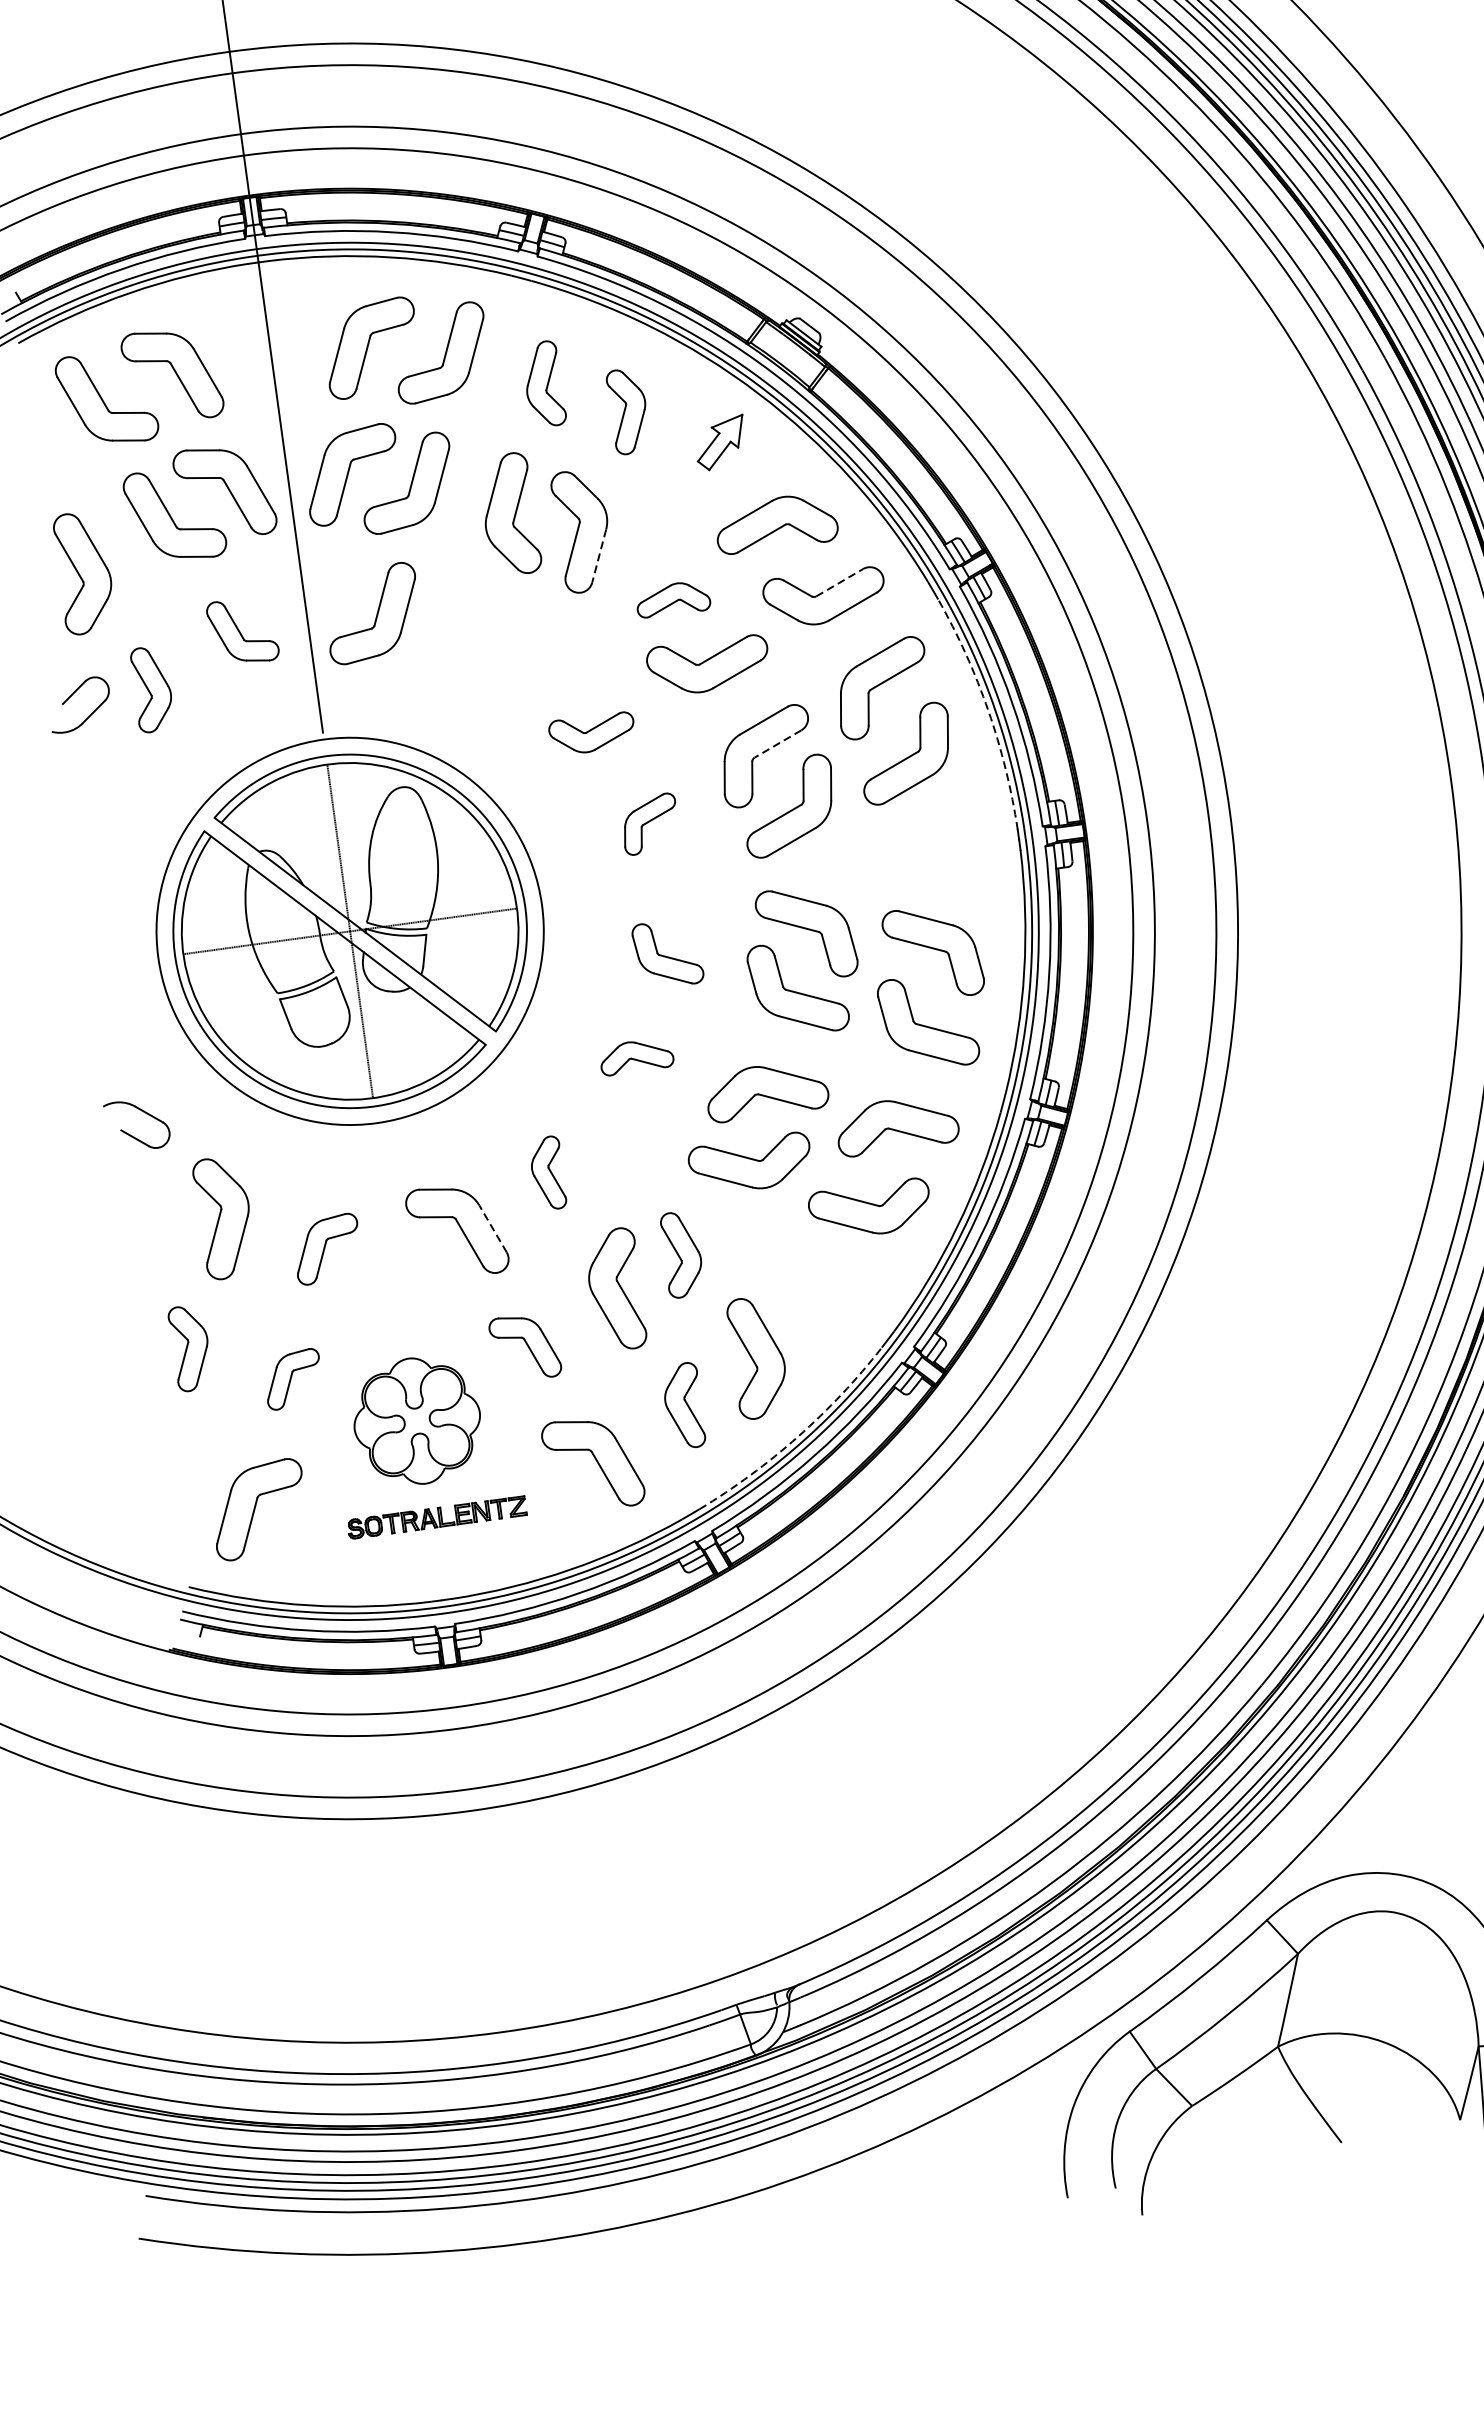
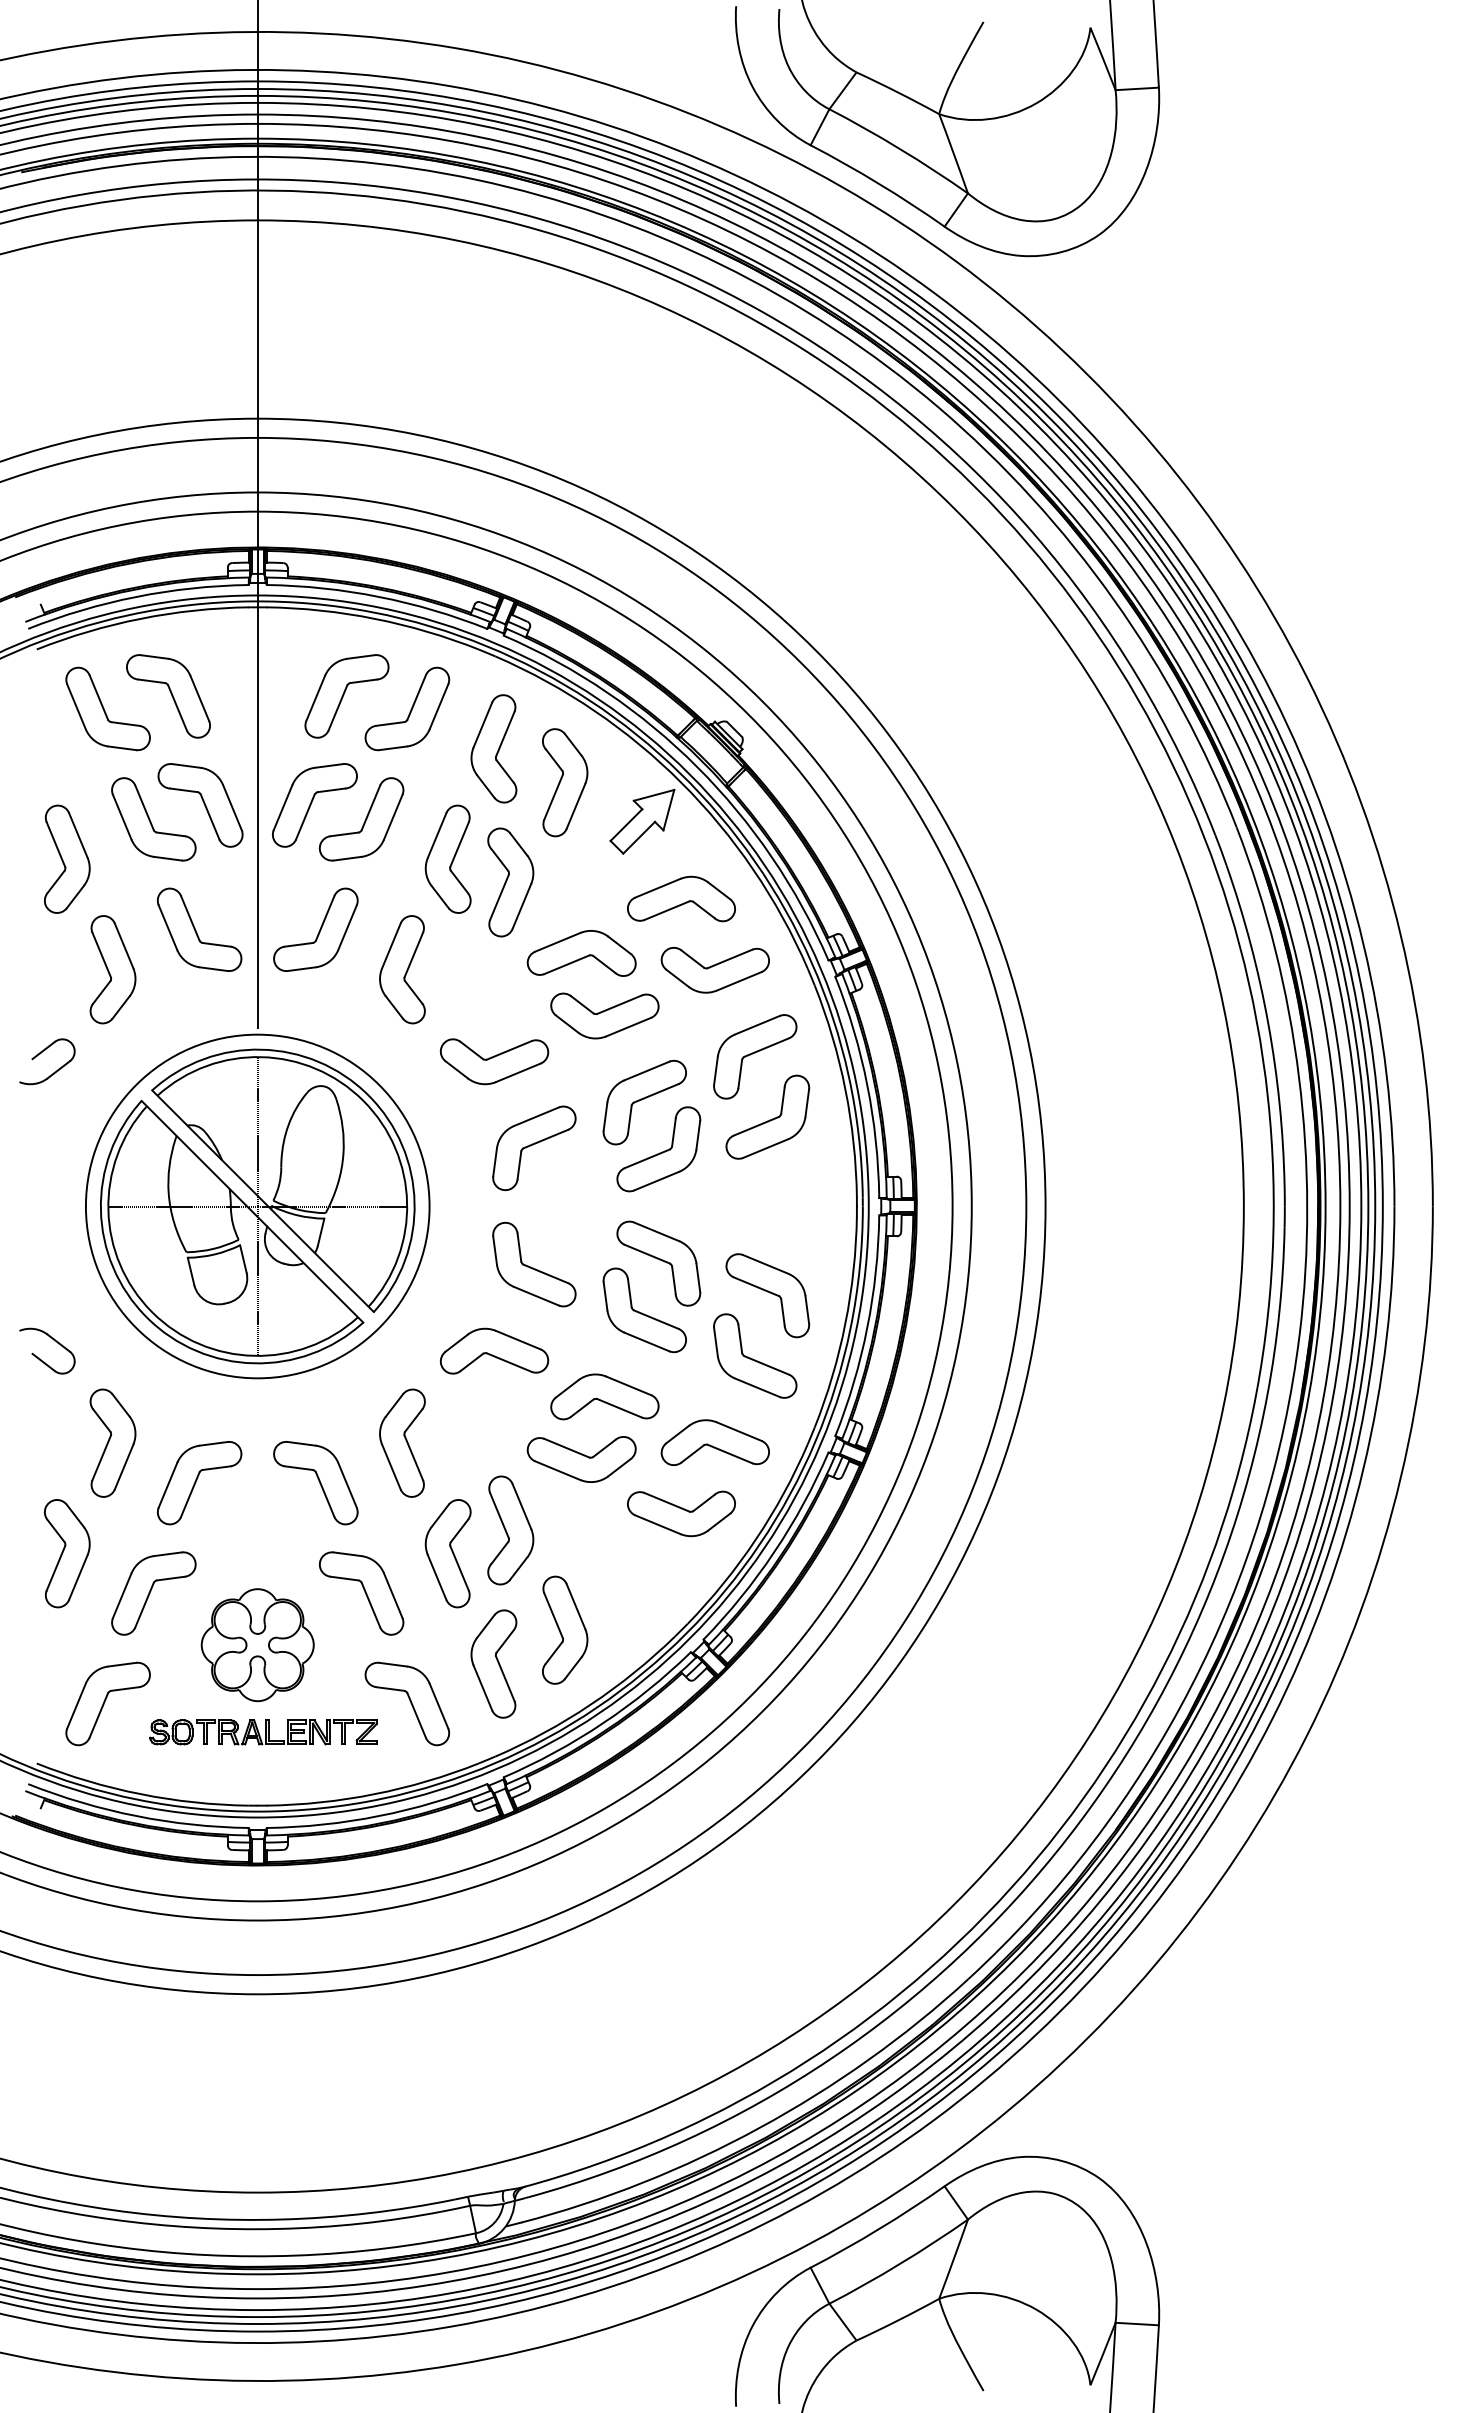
part: (543, 383) -> (493, 748), size x1.43
part: (628, 410) -> (565, 782), size x1.43
part: (720, 442) -> (642, 821), size x1.43
line: (598, 557) -> (521, 907), dashed -> solid
line: (840, 582) -> (730, 958), dashed -> solid
part: (672, 599) -> (581, 953), size x1.67
part: (242, 631) -> (199, 929), size x1.43
part: (475, 644) -> (402, 969), added
part: (151, 688) -> (112, 969), size x1.43
part: (71, 697) -> (40, 1054), moved
arc: (988, 710) -> (845, 1089), dashed -> solid
part: (592, 733) -> (494, 1061), size x1.43
line: (776, 744) -> (655, 1093), dashed -> solid
part: (650, 824) -> (534, 1148), size x1.67
part: (668, 953) -> (534, 1264), size x1.43
part: (636, 1055) -> (494, 1350), size x1.67
part: (547, 1172) -> (402, 1442), size x1.67
line: (492, 1228) -> (347, 1484), dashed -> solid
part: (327, 1249) -> (199, 1483), size x1.43
part: (681, 1254) -> (510, 1530), size x1.43
part: (190, 1347) -> (67, 1553), size x1.43
part: (525, 1347) -> (361, 1593), size x1.43
part: (292, 1379) -> (153, 1593), size x1.67
part: (683, 1405) -> (493, 1663), size x1.43
arc: (797, 1436) -> (590, 1704), dashed -> solid
part: (437, 1517) -> (263, 1732), size x1.43

